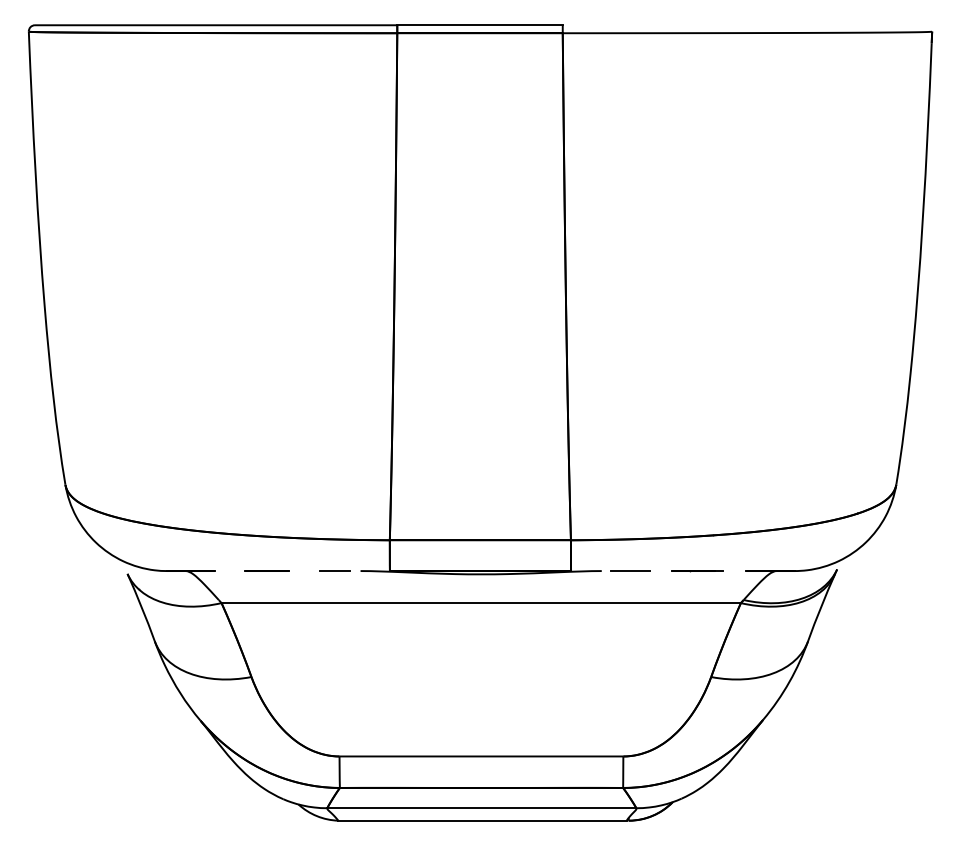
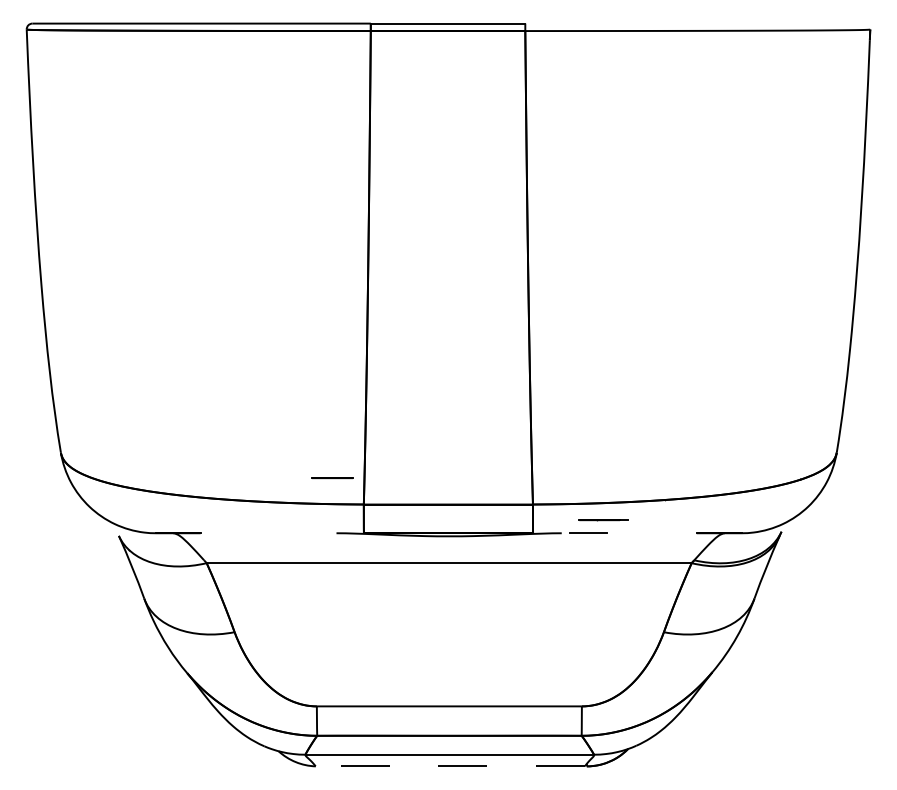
line: (266, 570) -> (331, 477), moved
line: (334, 571) -> (312, 533), removed
line: (697, 571) -> (603, 520), moved
line: (482, 820) -> (450, 766), solid -> dashed

